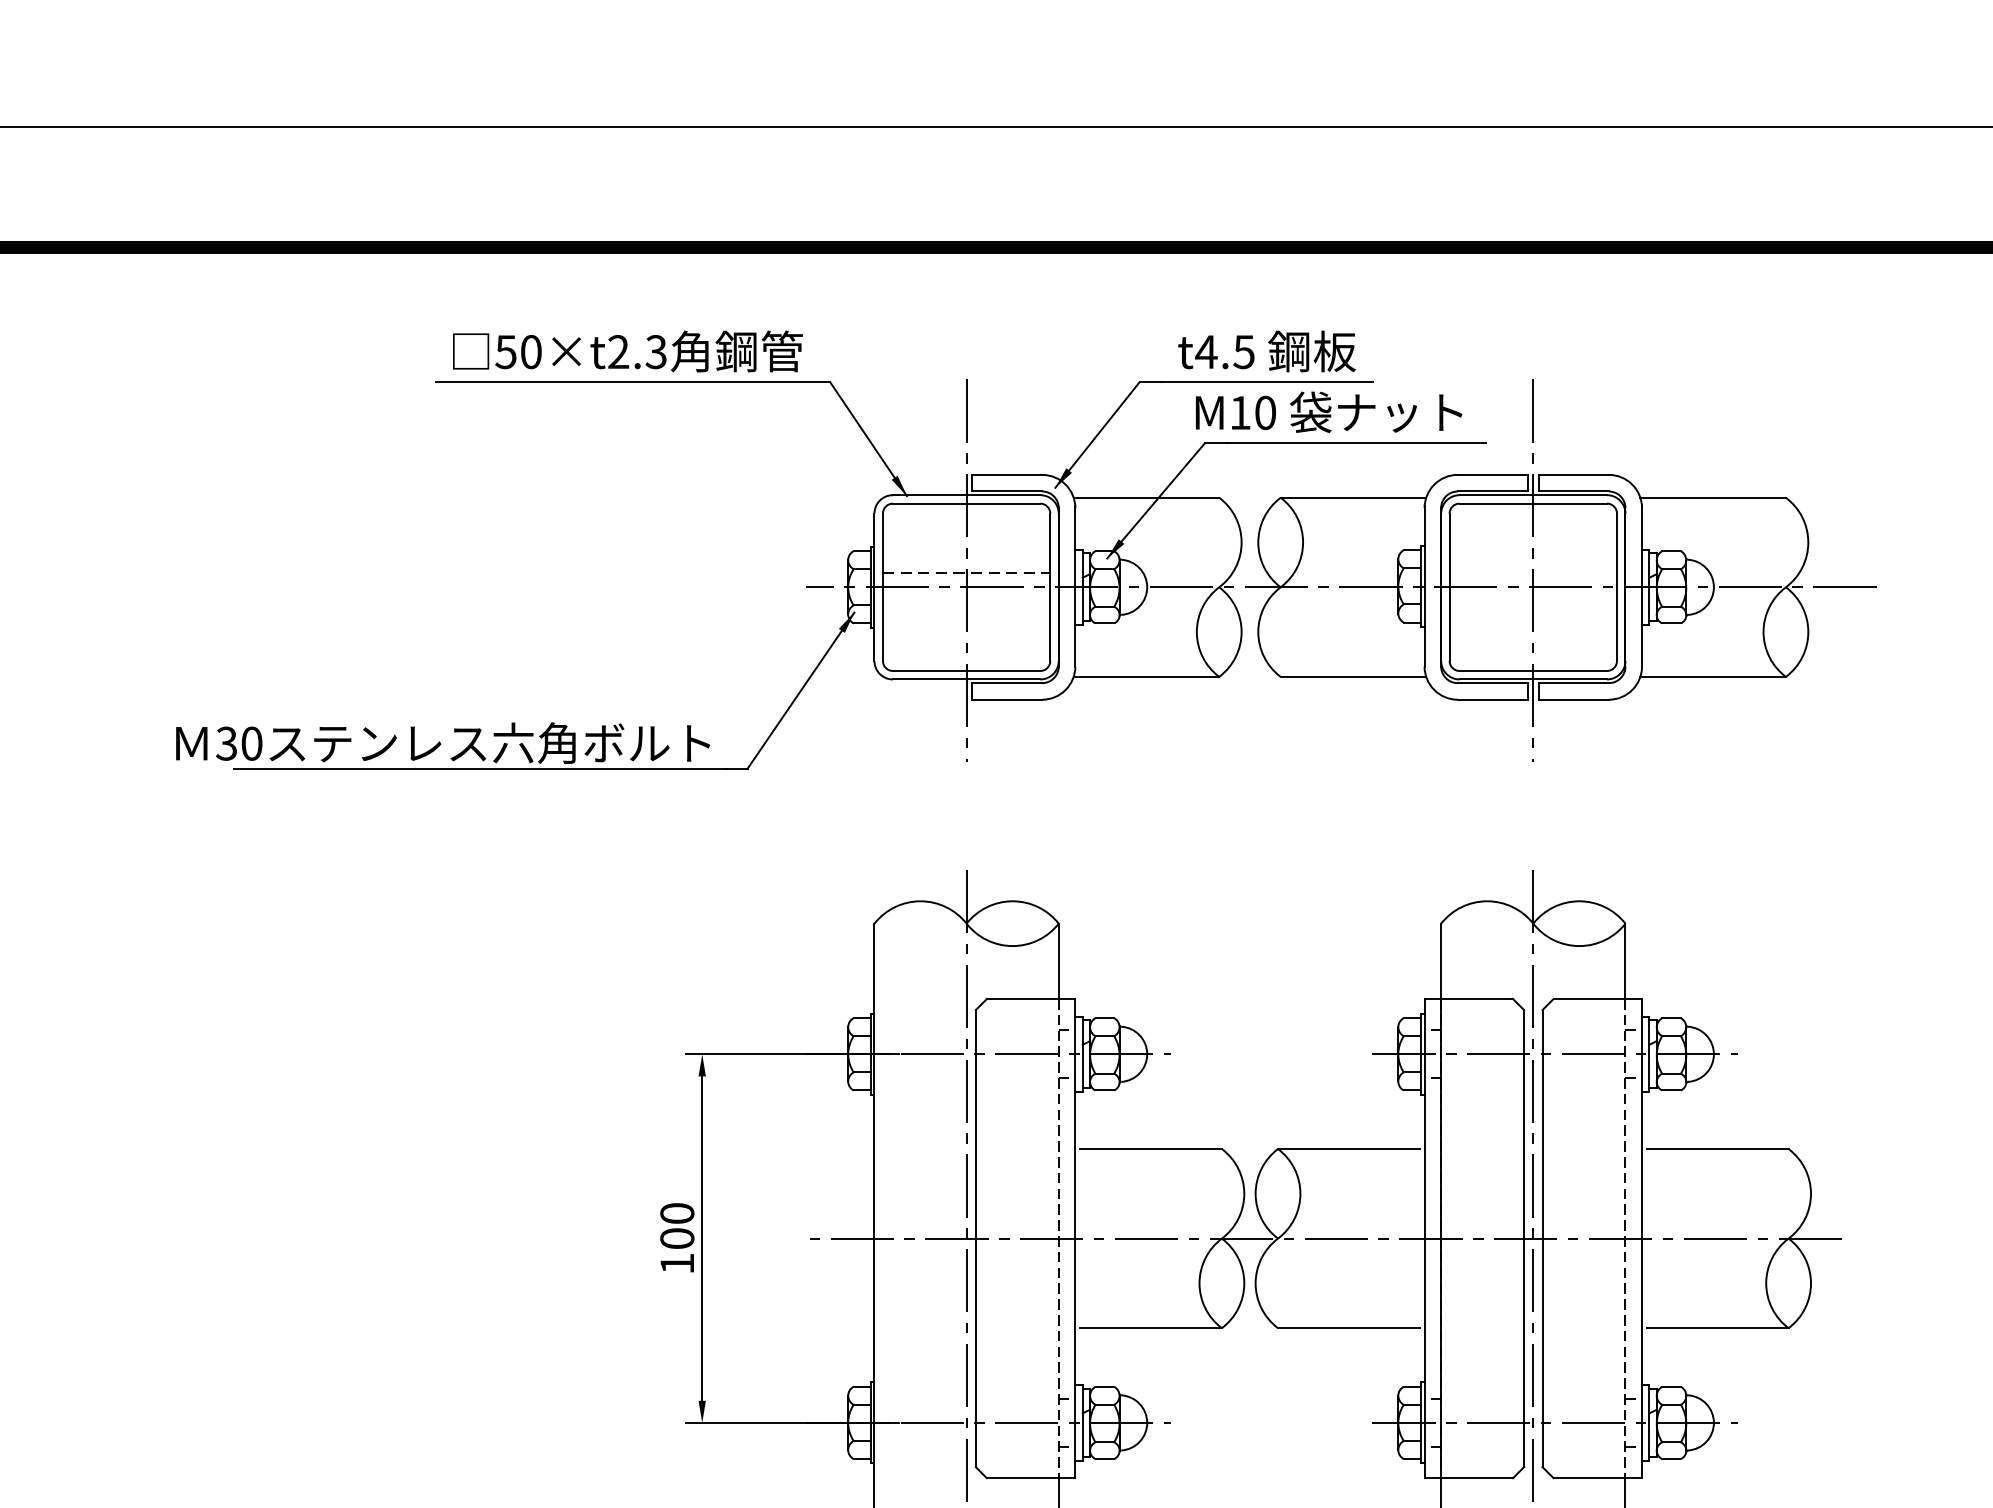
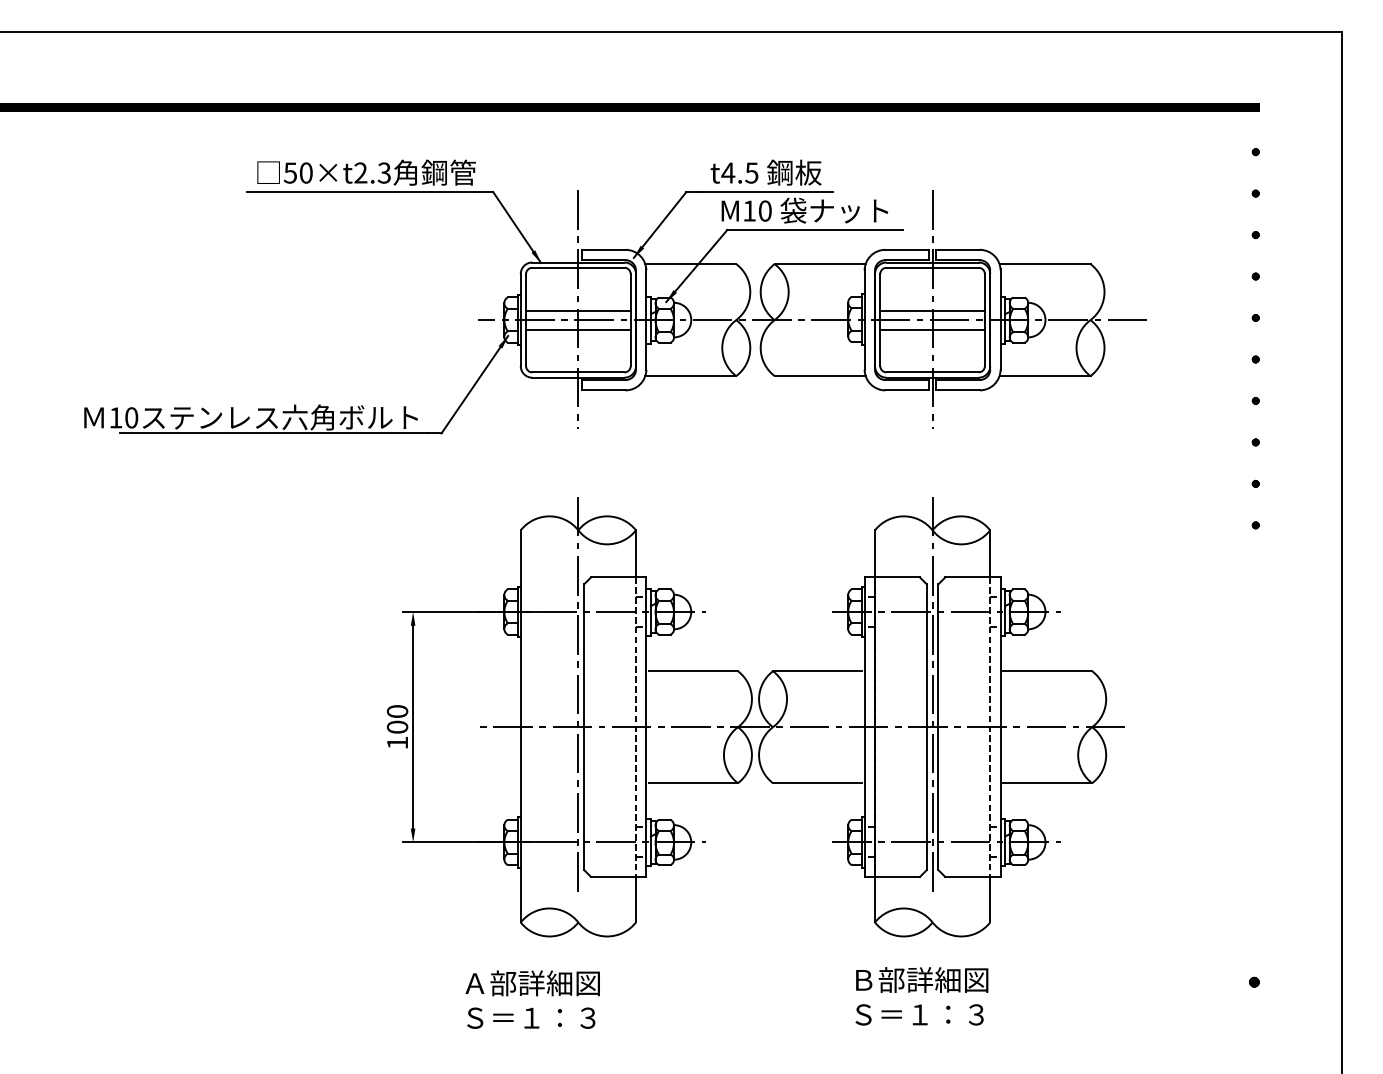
line: (966, 573) -> (578, 311), dashed -> solid
line: (1533, 573) -> (932, 311), added
line: (966, 602) -> (578, 329), added
line: (1533, 602) -> (932, 329), added
text: (226, 743) -> (115, 417), 30 -> 10

